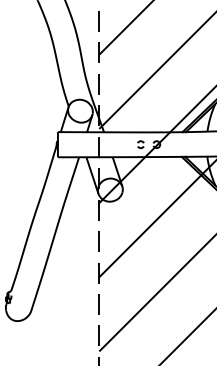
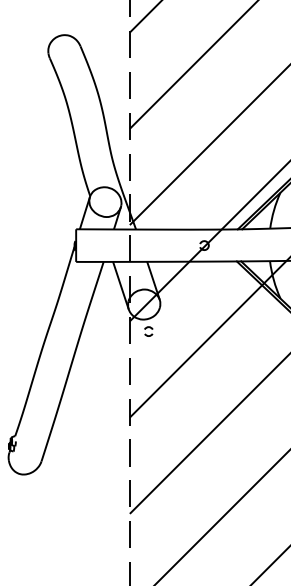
part: (140, 144) -> (148, 331), moved

